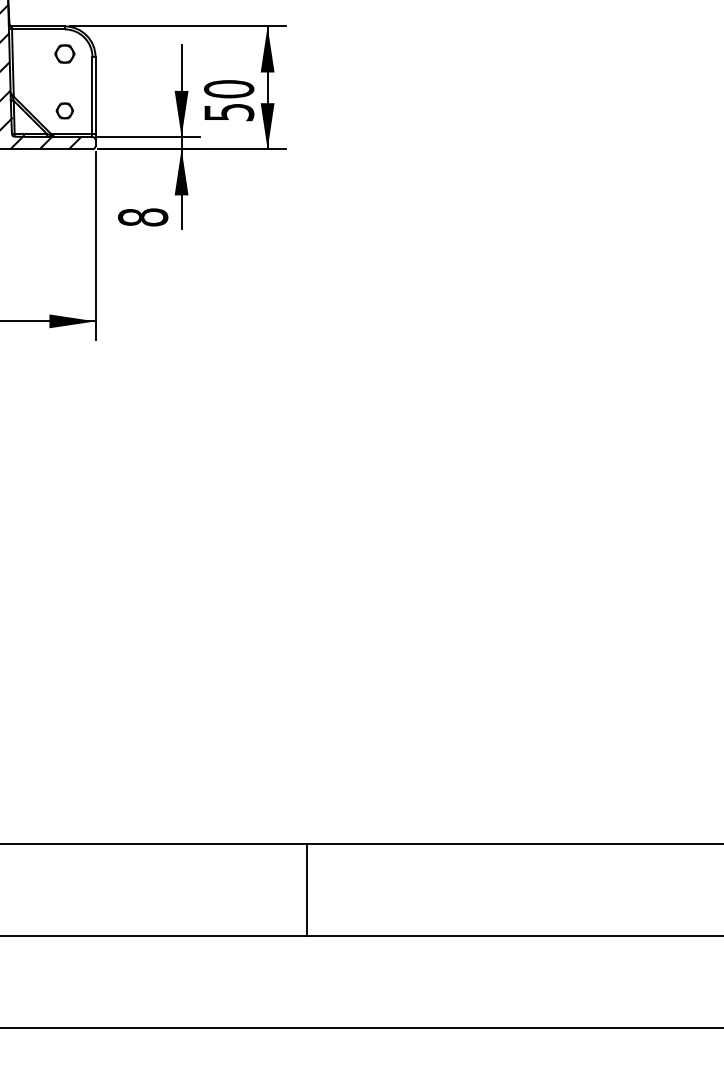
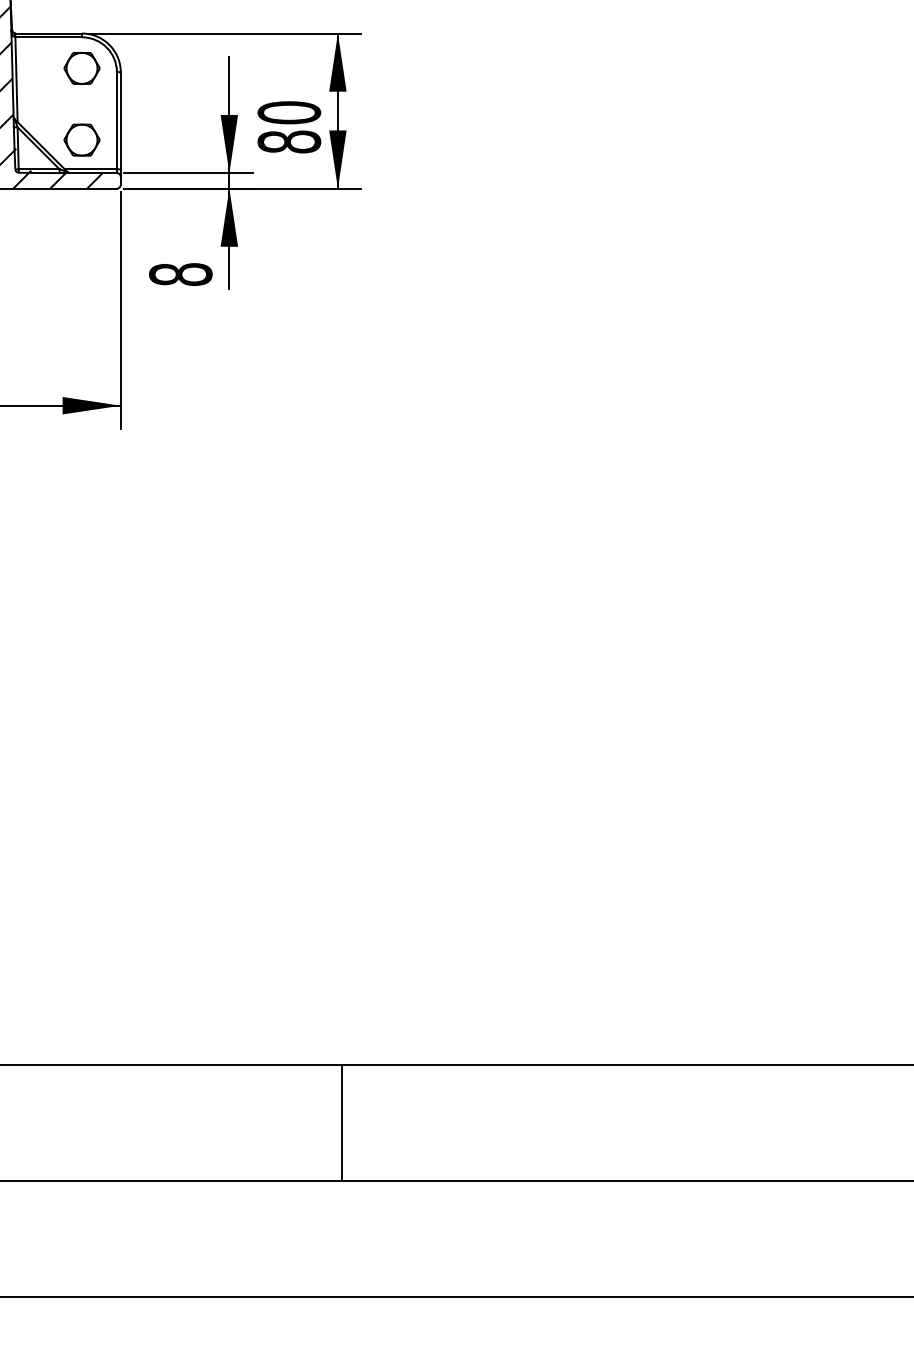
part: (64, 53) -> (81, 67), size x1.43
part: (64, 110) -> (81, 139), size x1.67
text: (229, 112) -> (289, 142), 50 -> 80
line: (307, 889) -> (342, 1122), moved

